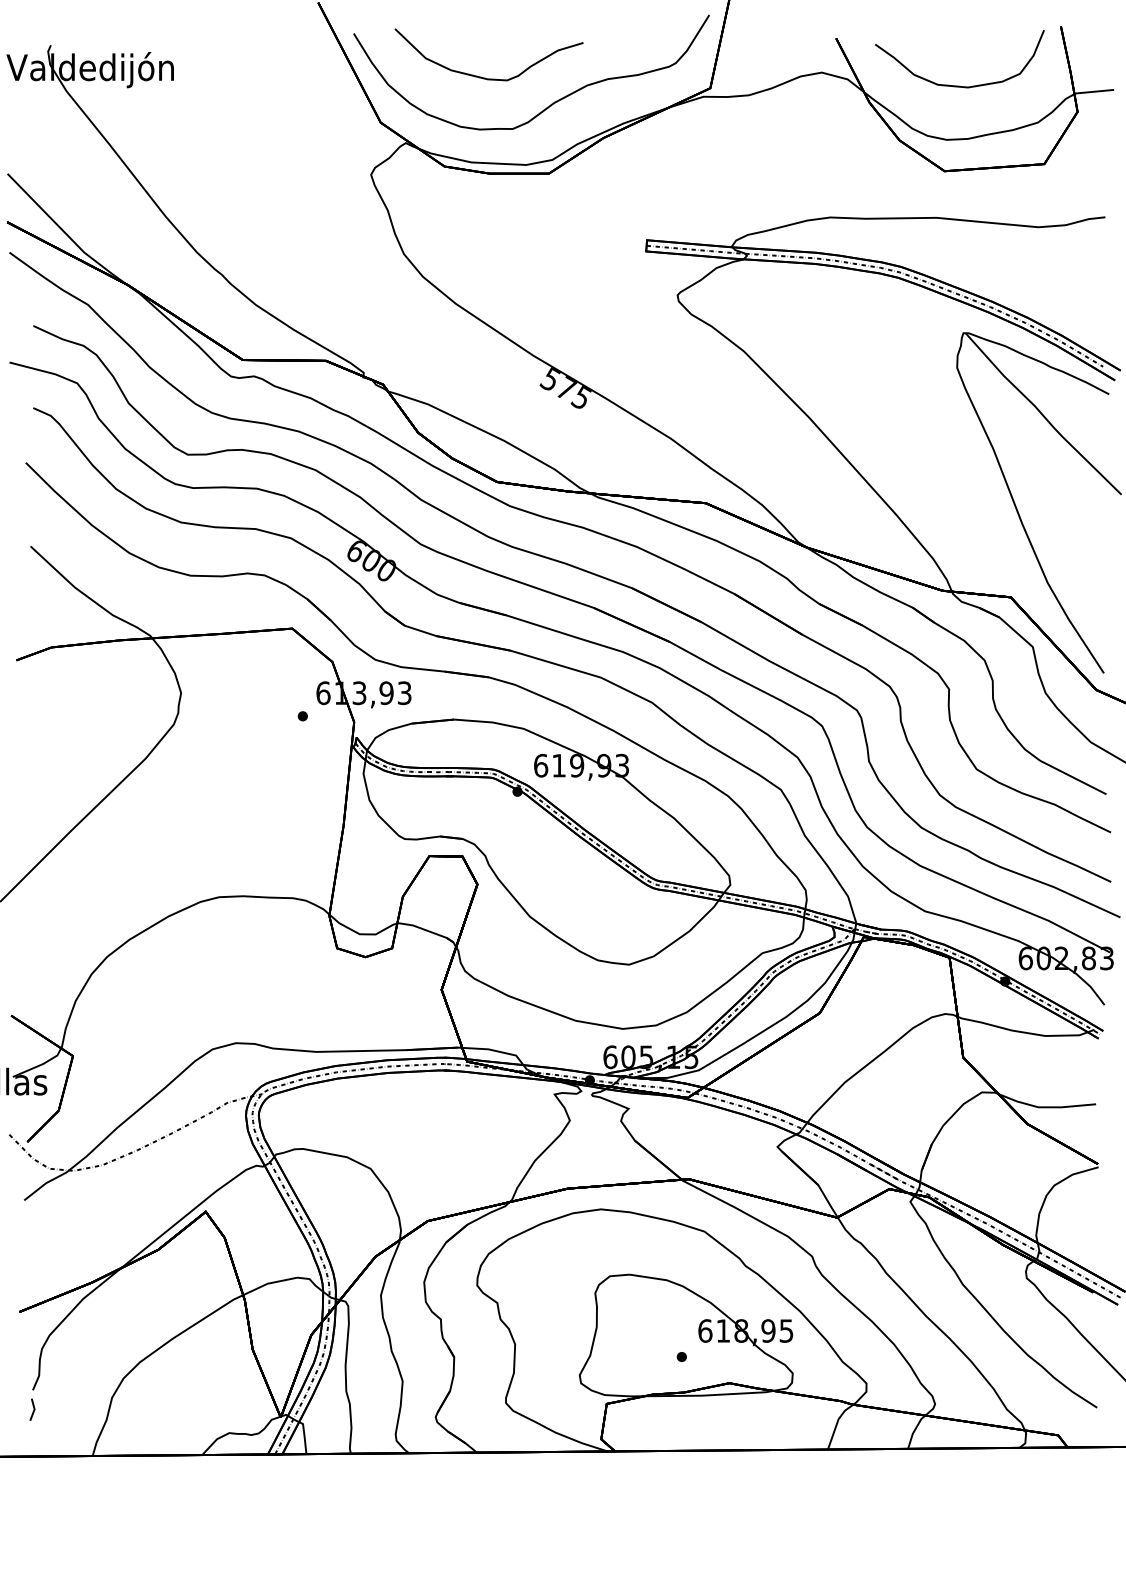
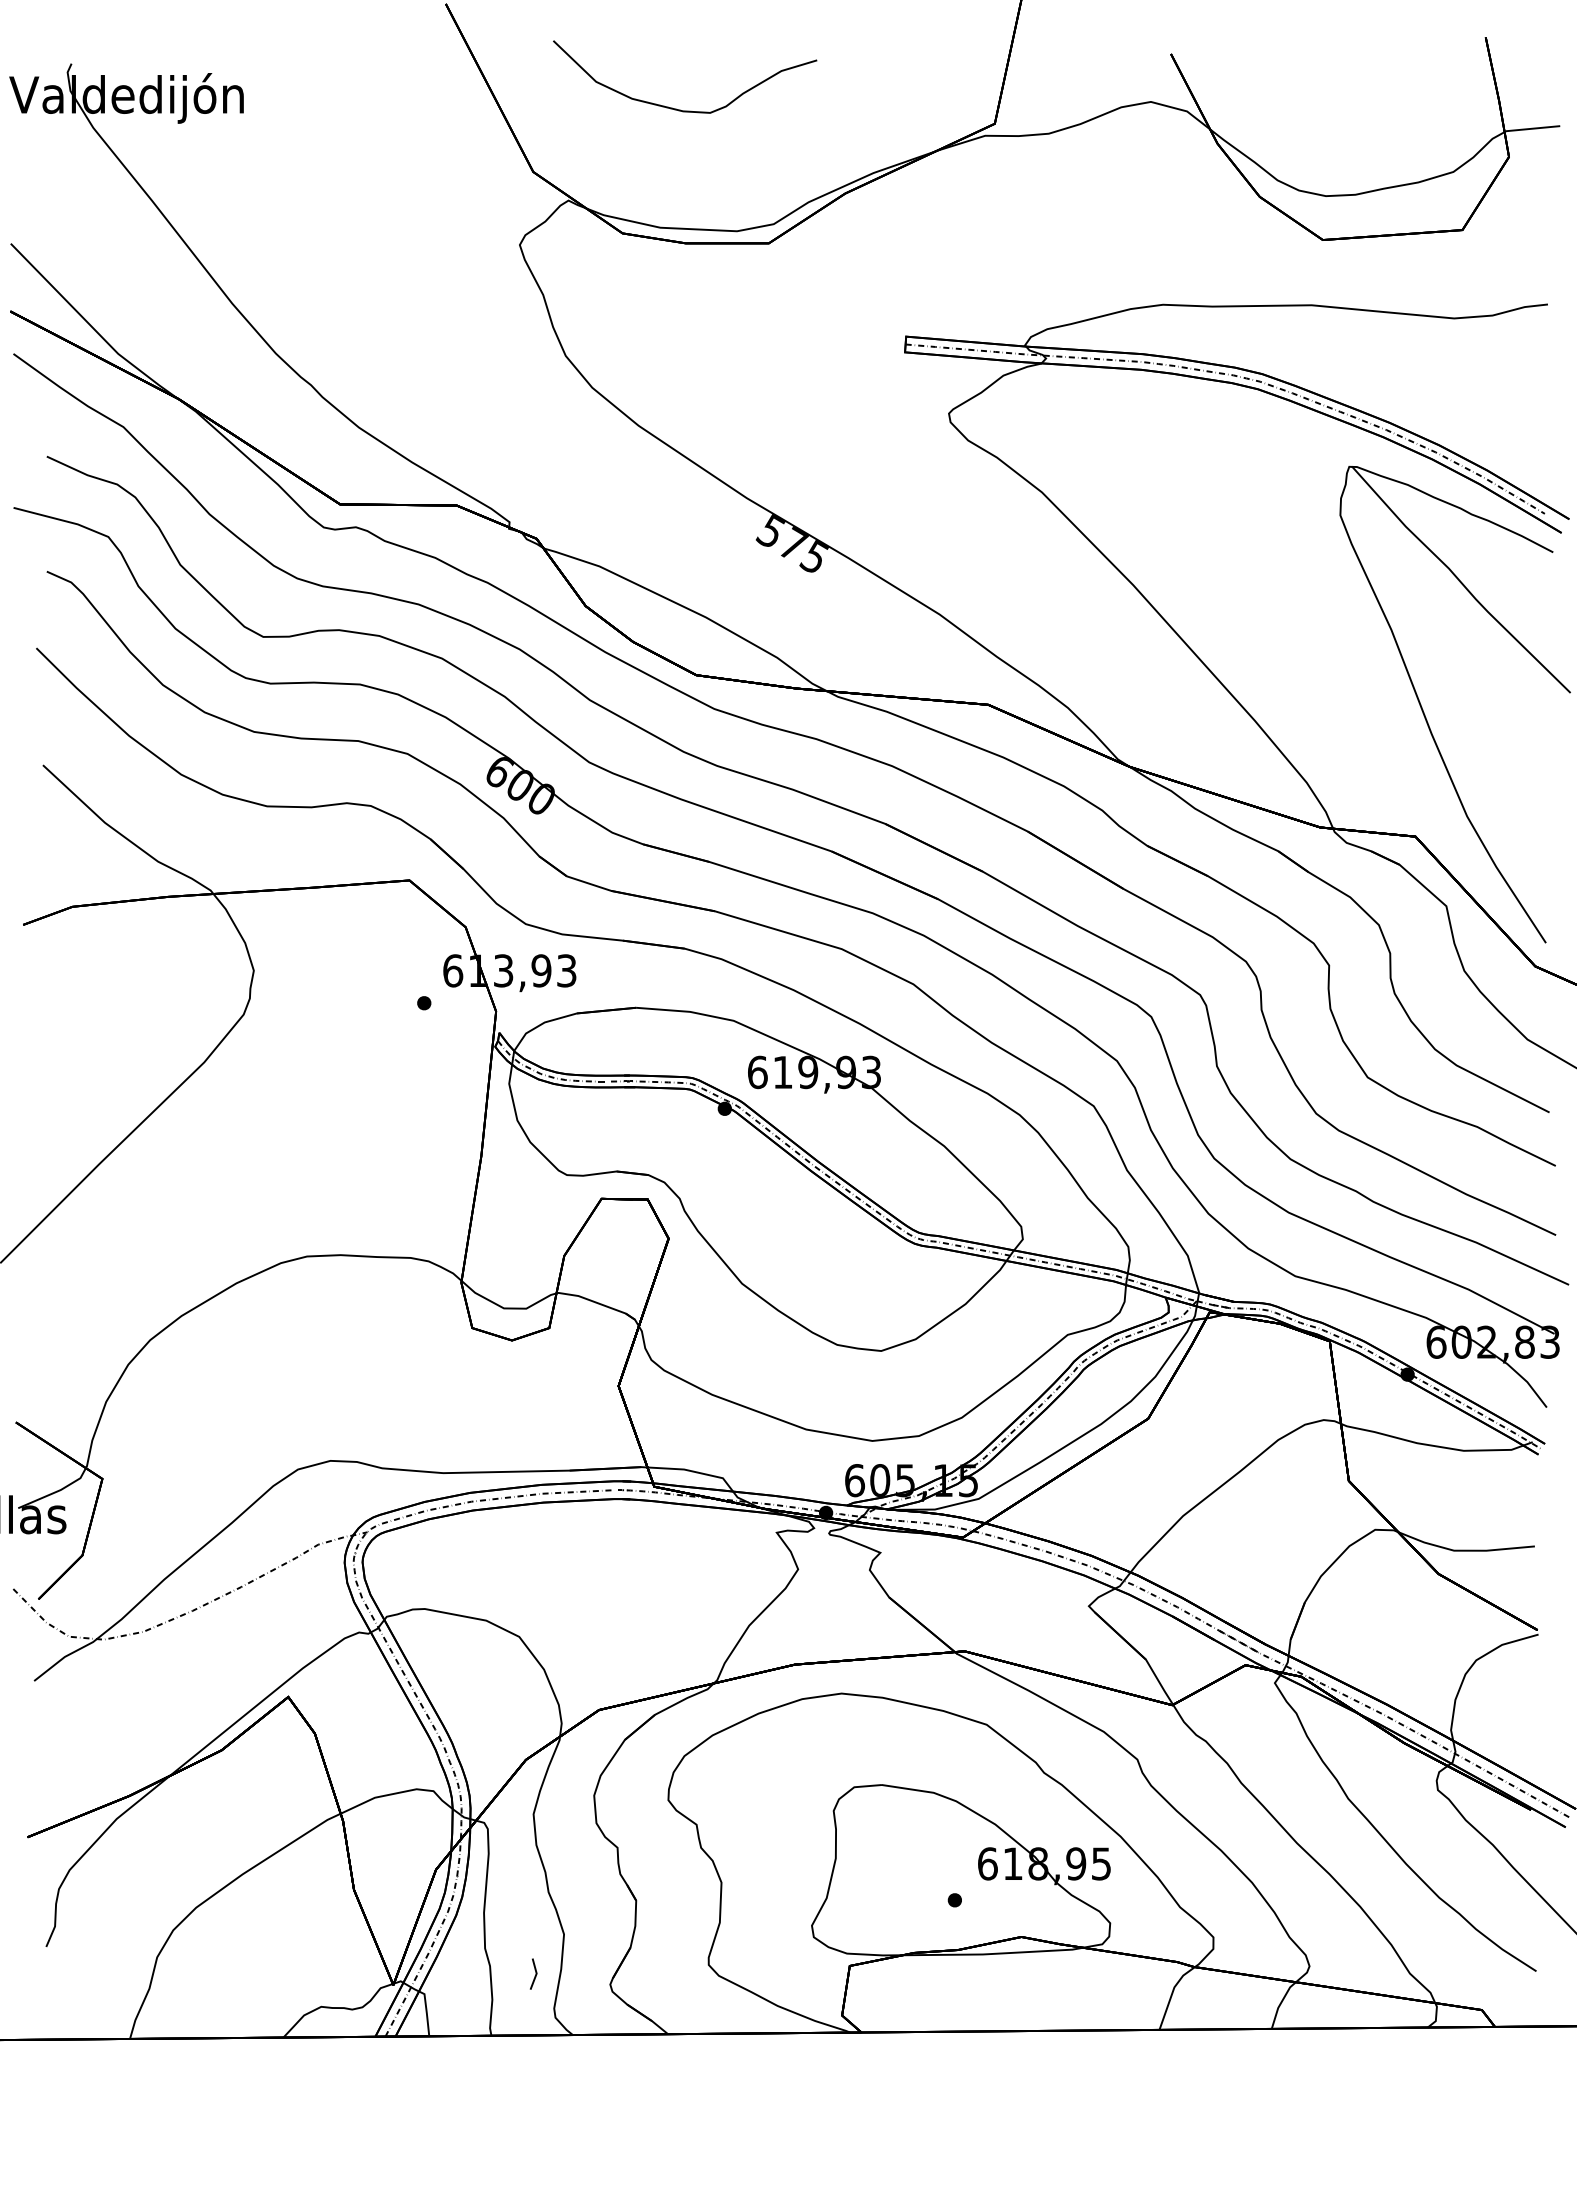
curve: (959, 85) -> (1343, 120), removed
curve: (553, 102) -> (775, 143), removed
line: (33, 1409) -> (535, 1973), moved

